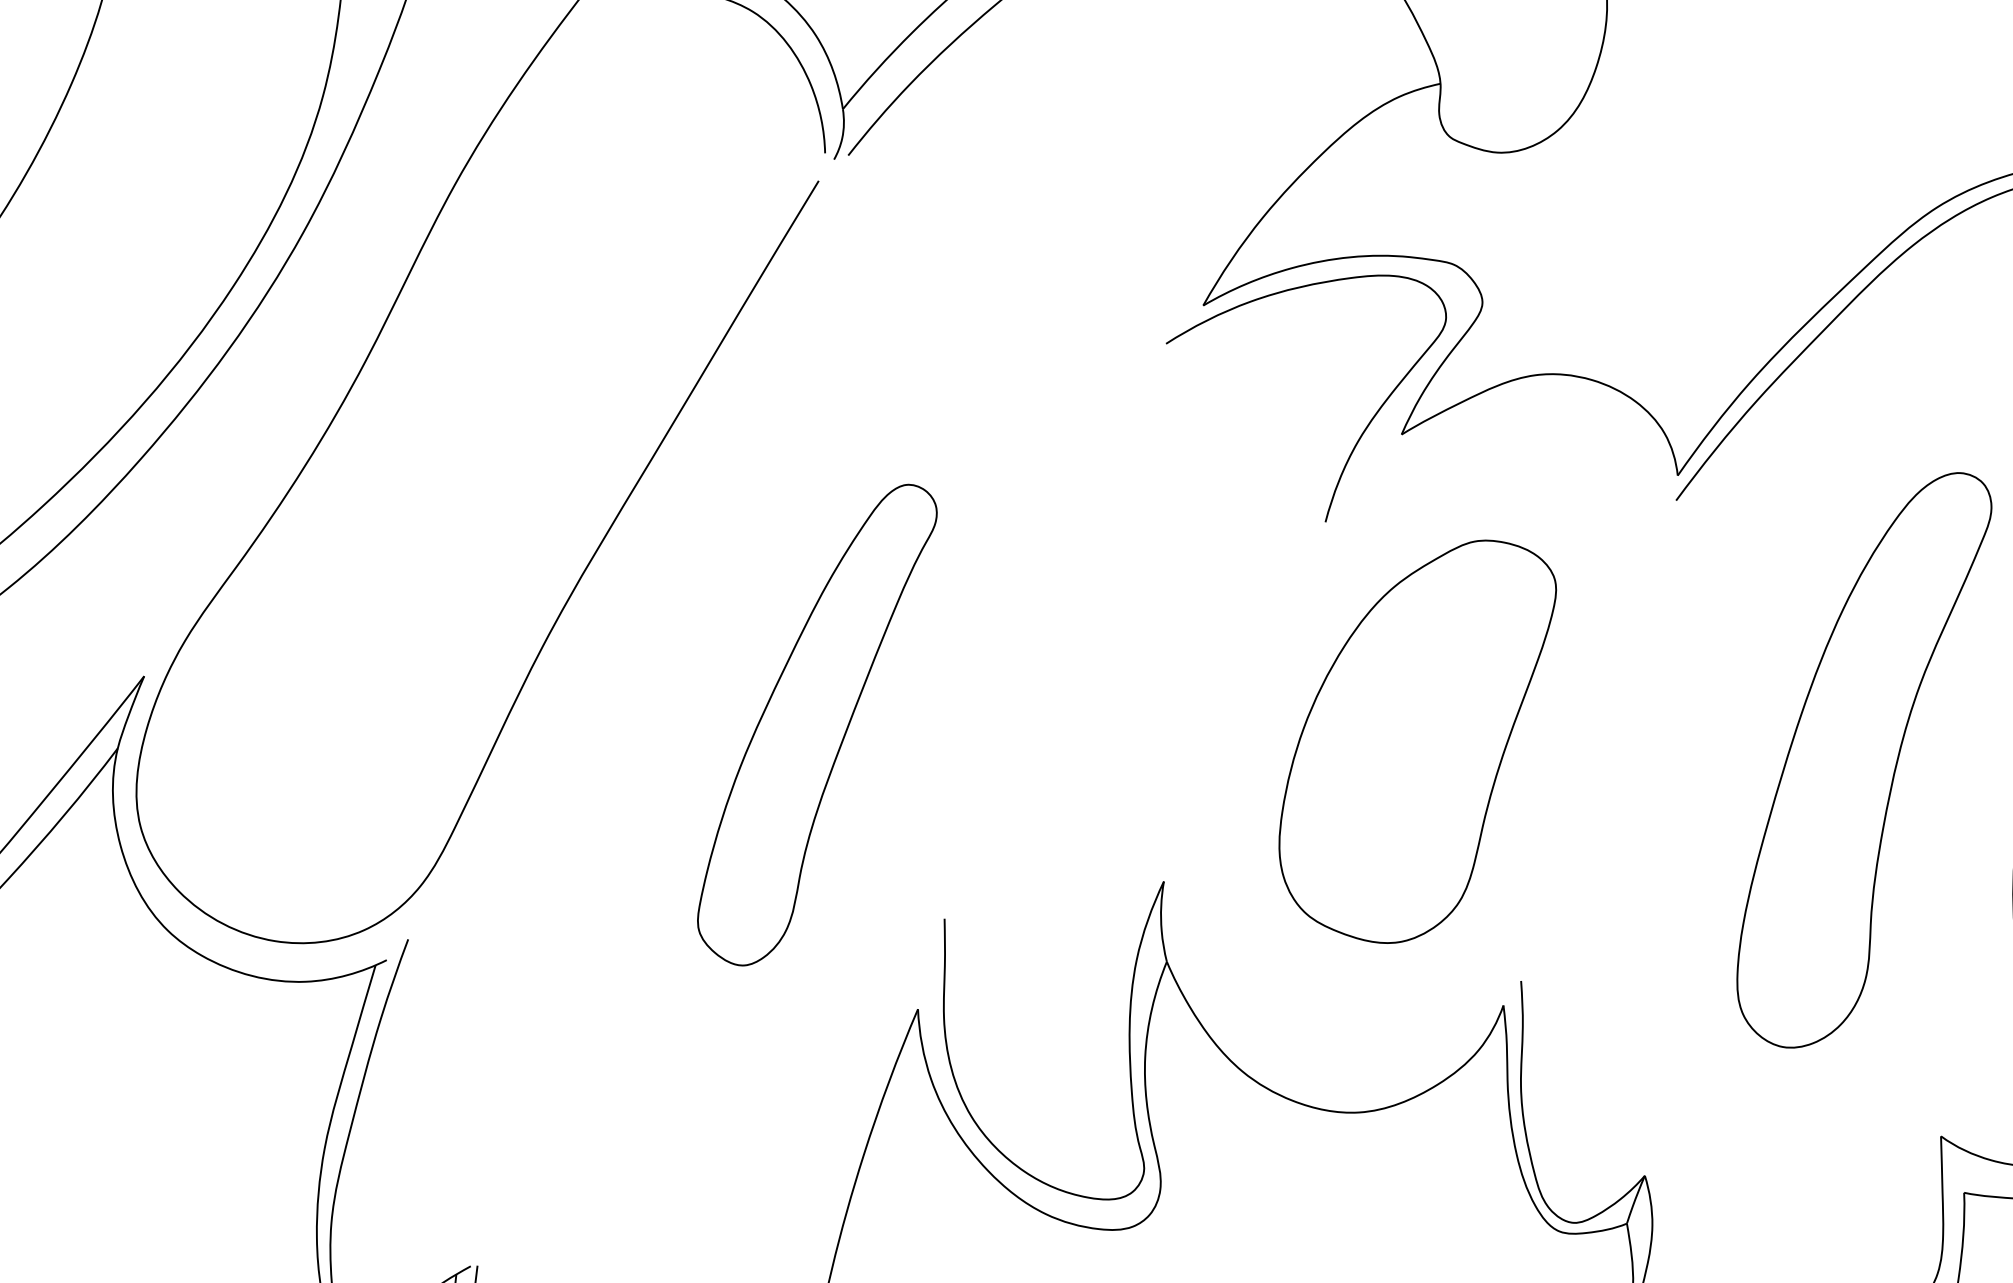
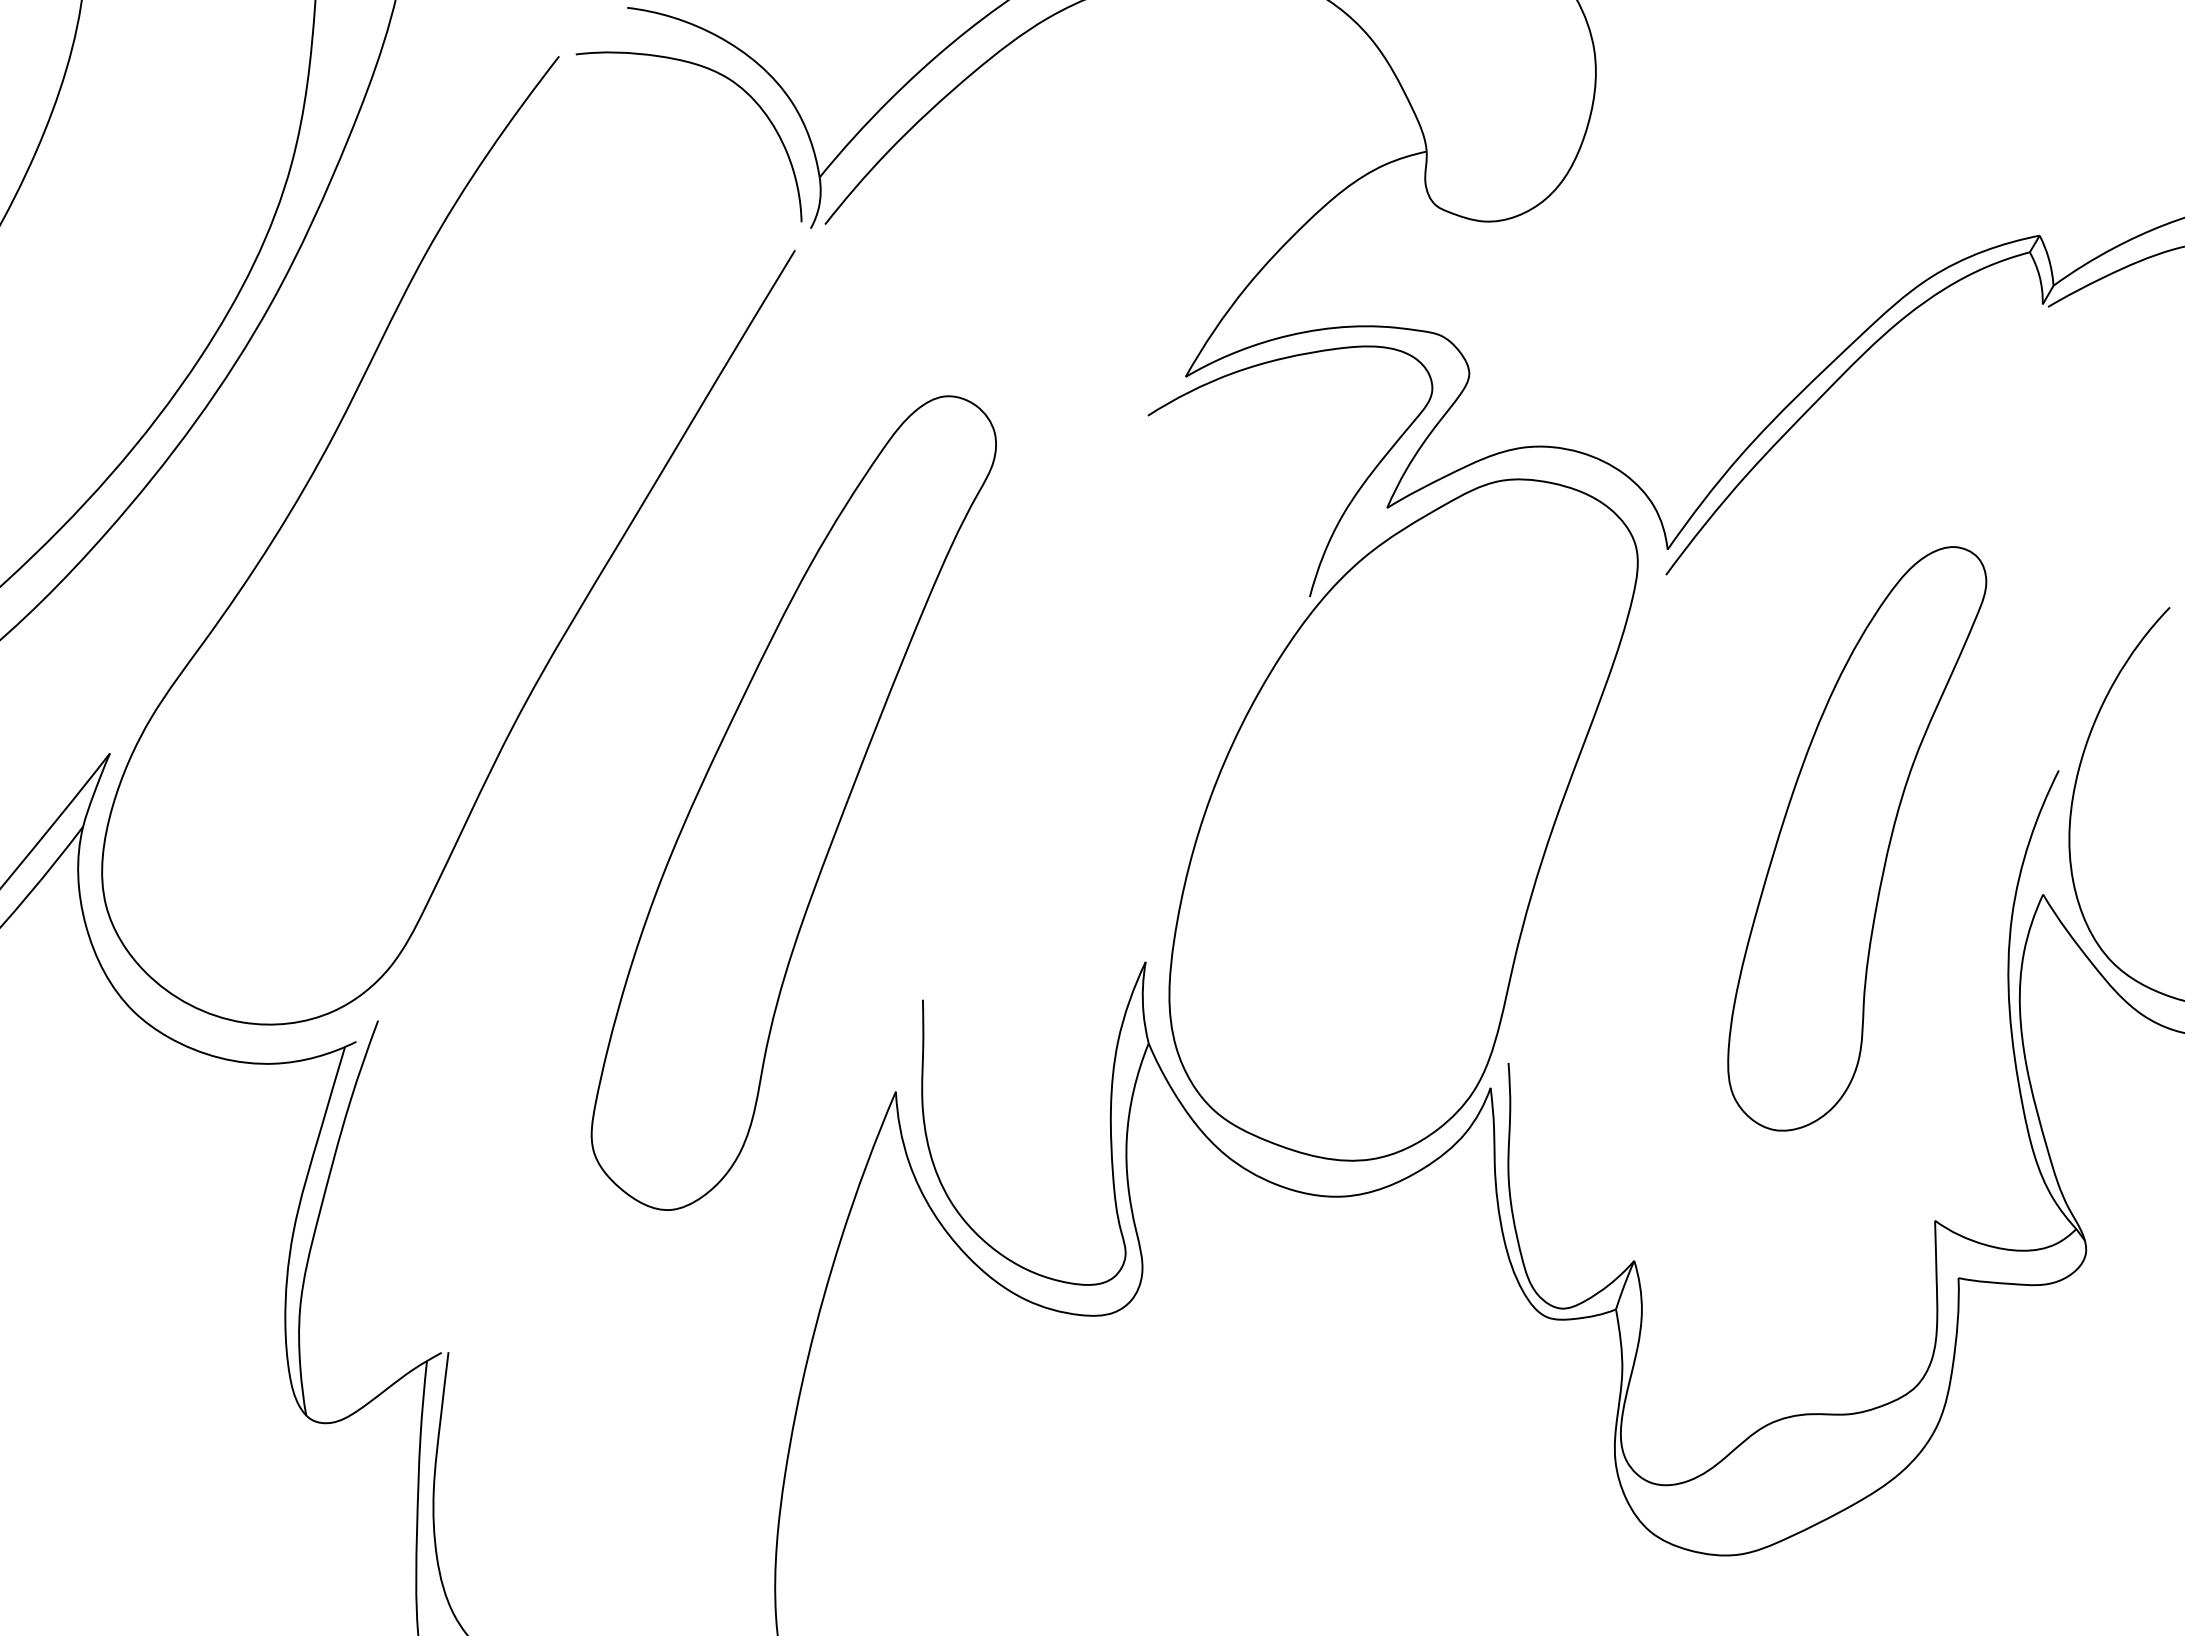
part: (817, 724) -> (793, 802), size x1.67
part: (1417, 741) -> (1403, 819), size x1.67

